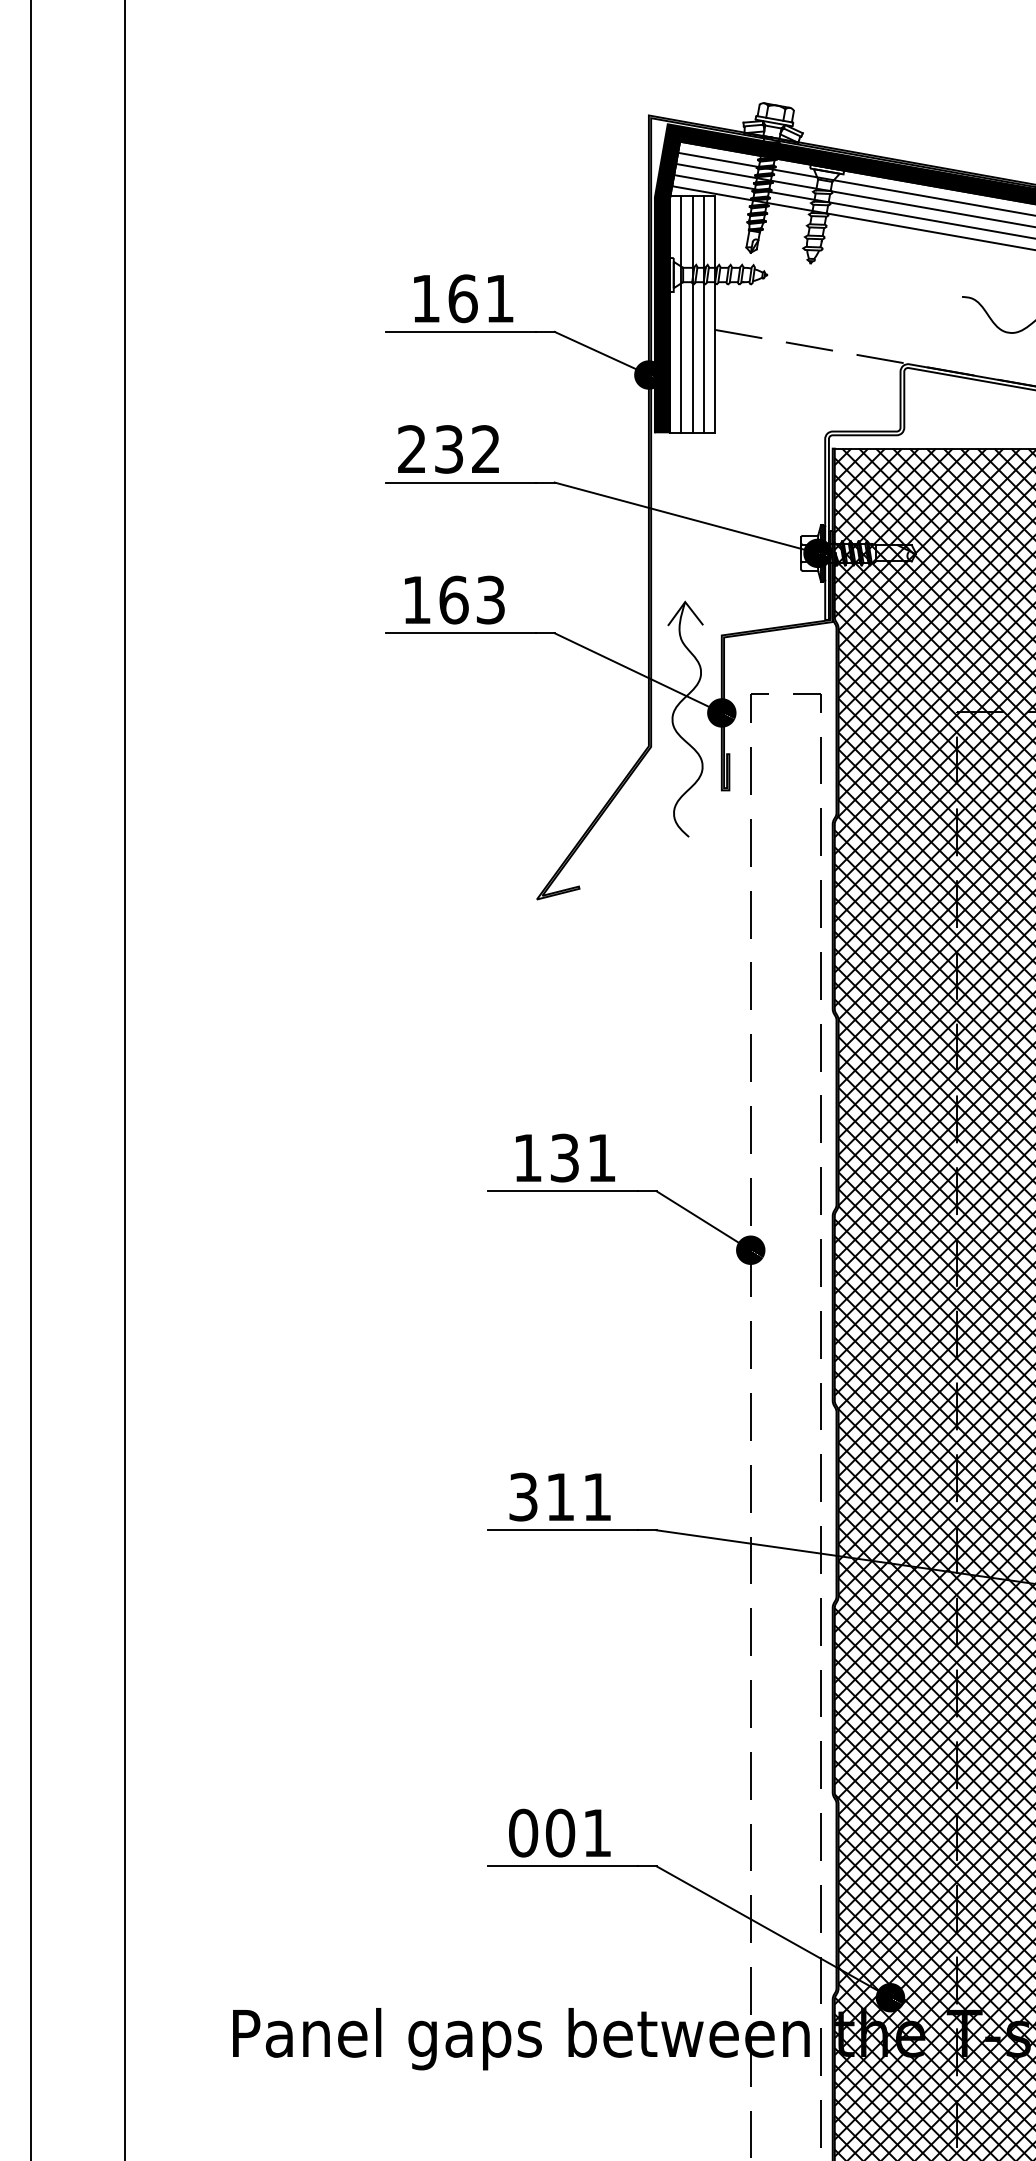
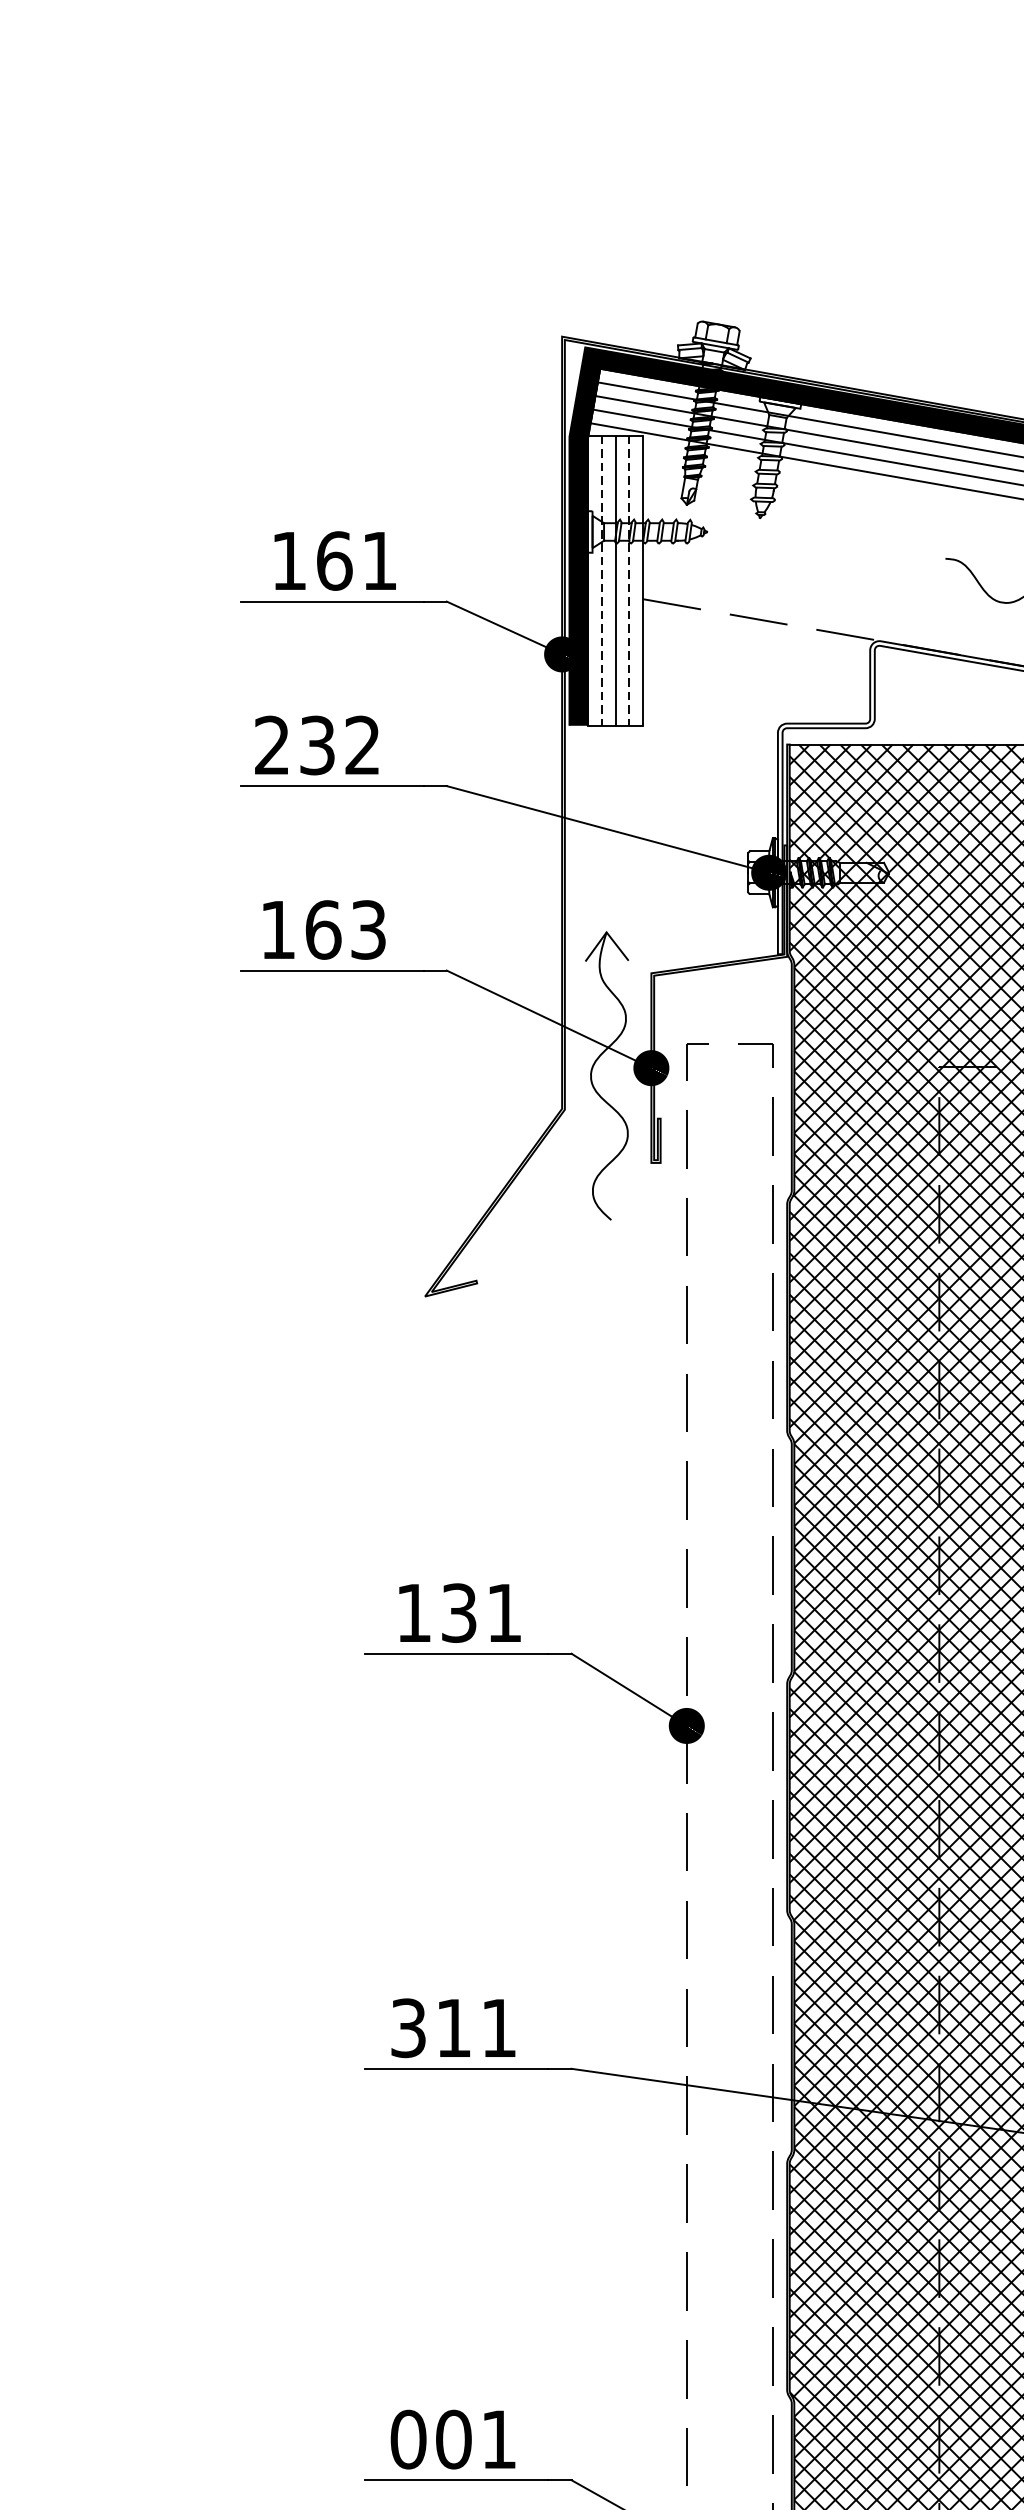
line: (681, 315) -> (602, 581), solid -> dashed
line: (703, 315) -> (628, 581), solid -> dashed

